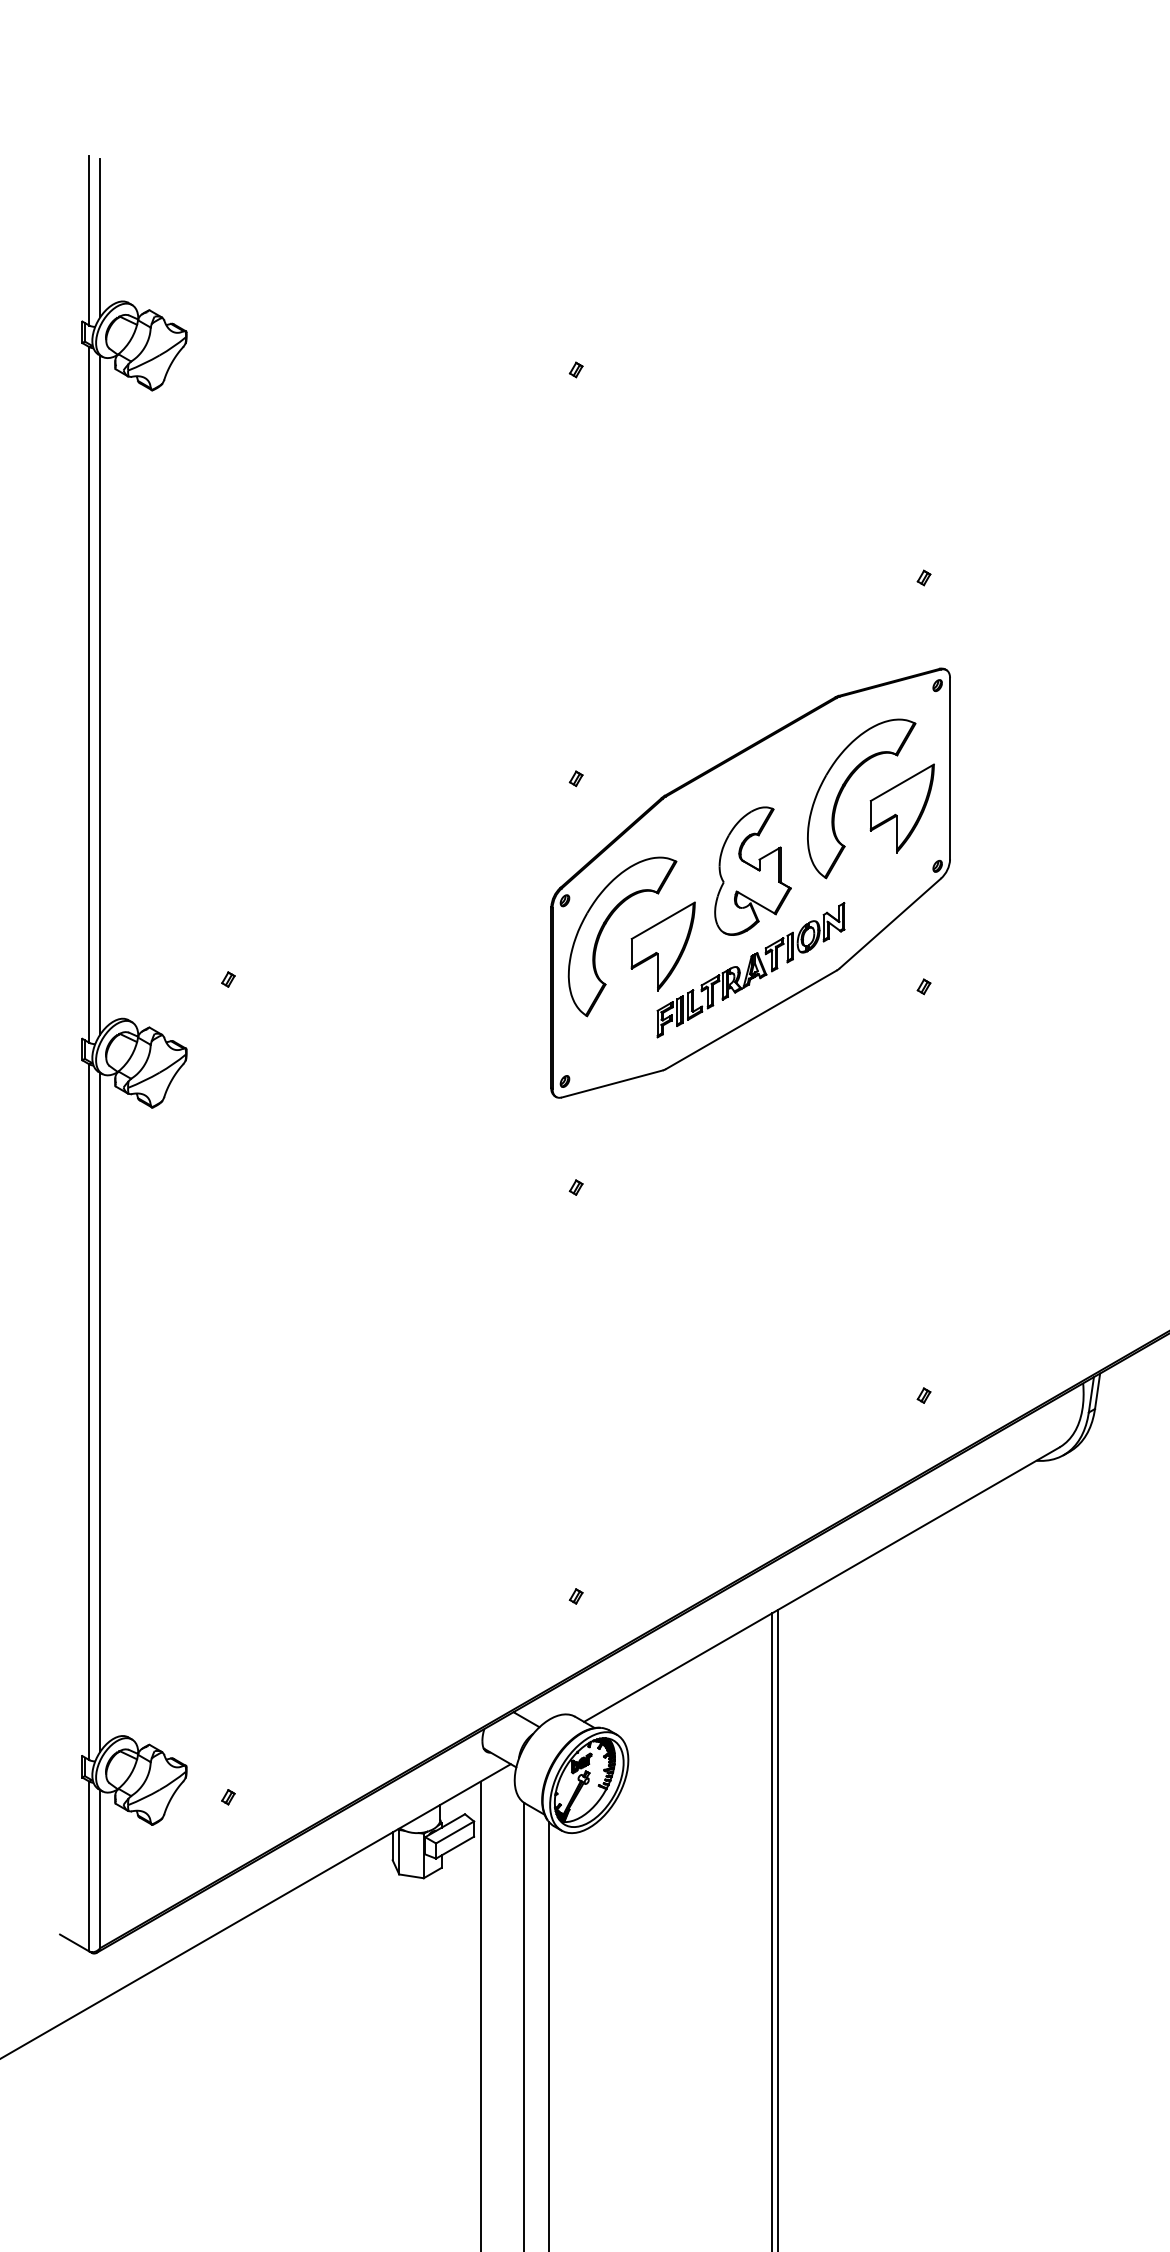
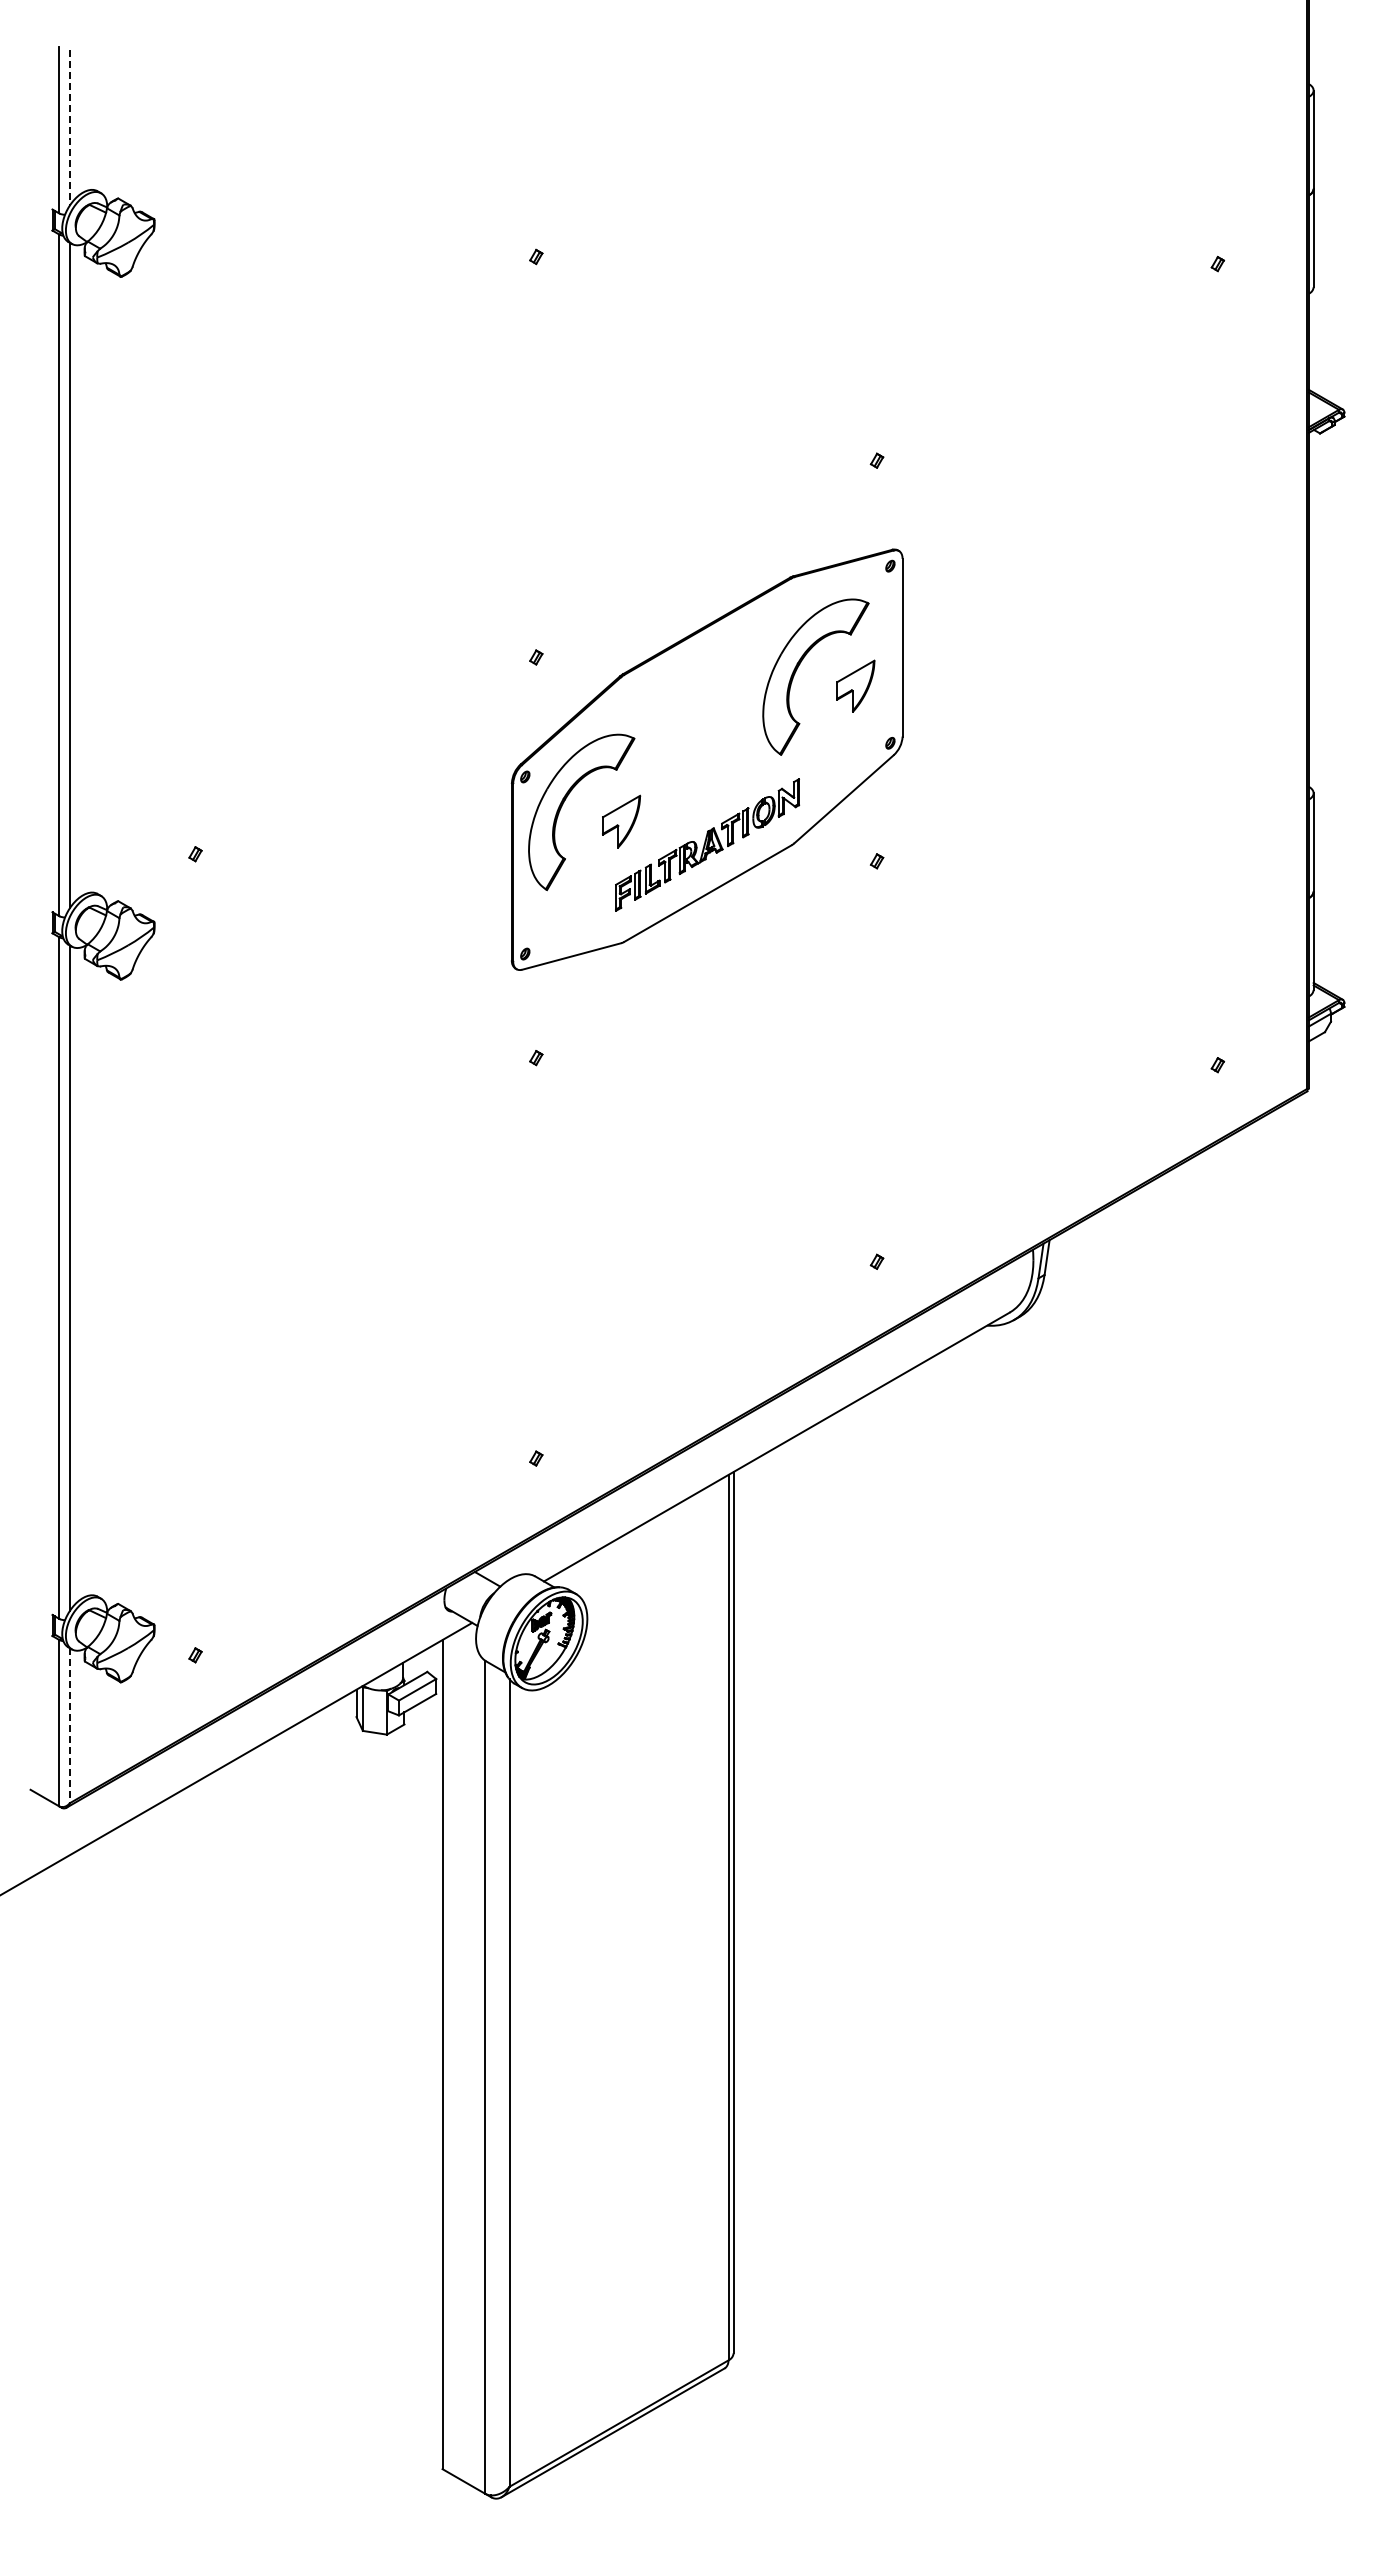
line: (100, 237) -> (70, 127), solid -> dashed
part: (902, 808) -> (855, 686), size x0.6
part: (753, 870) -> (709, 747), removed
part: (663, 946) -> (621, 821), size x0.6
line: (100, 1869) -> (70, 1726), solid -> dashed

